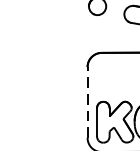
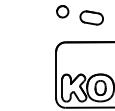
line: (88, 101) -> (56, 74), dashed -> solid

